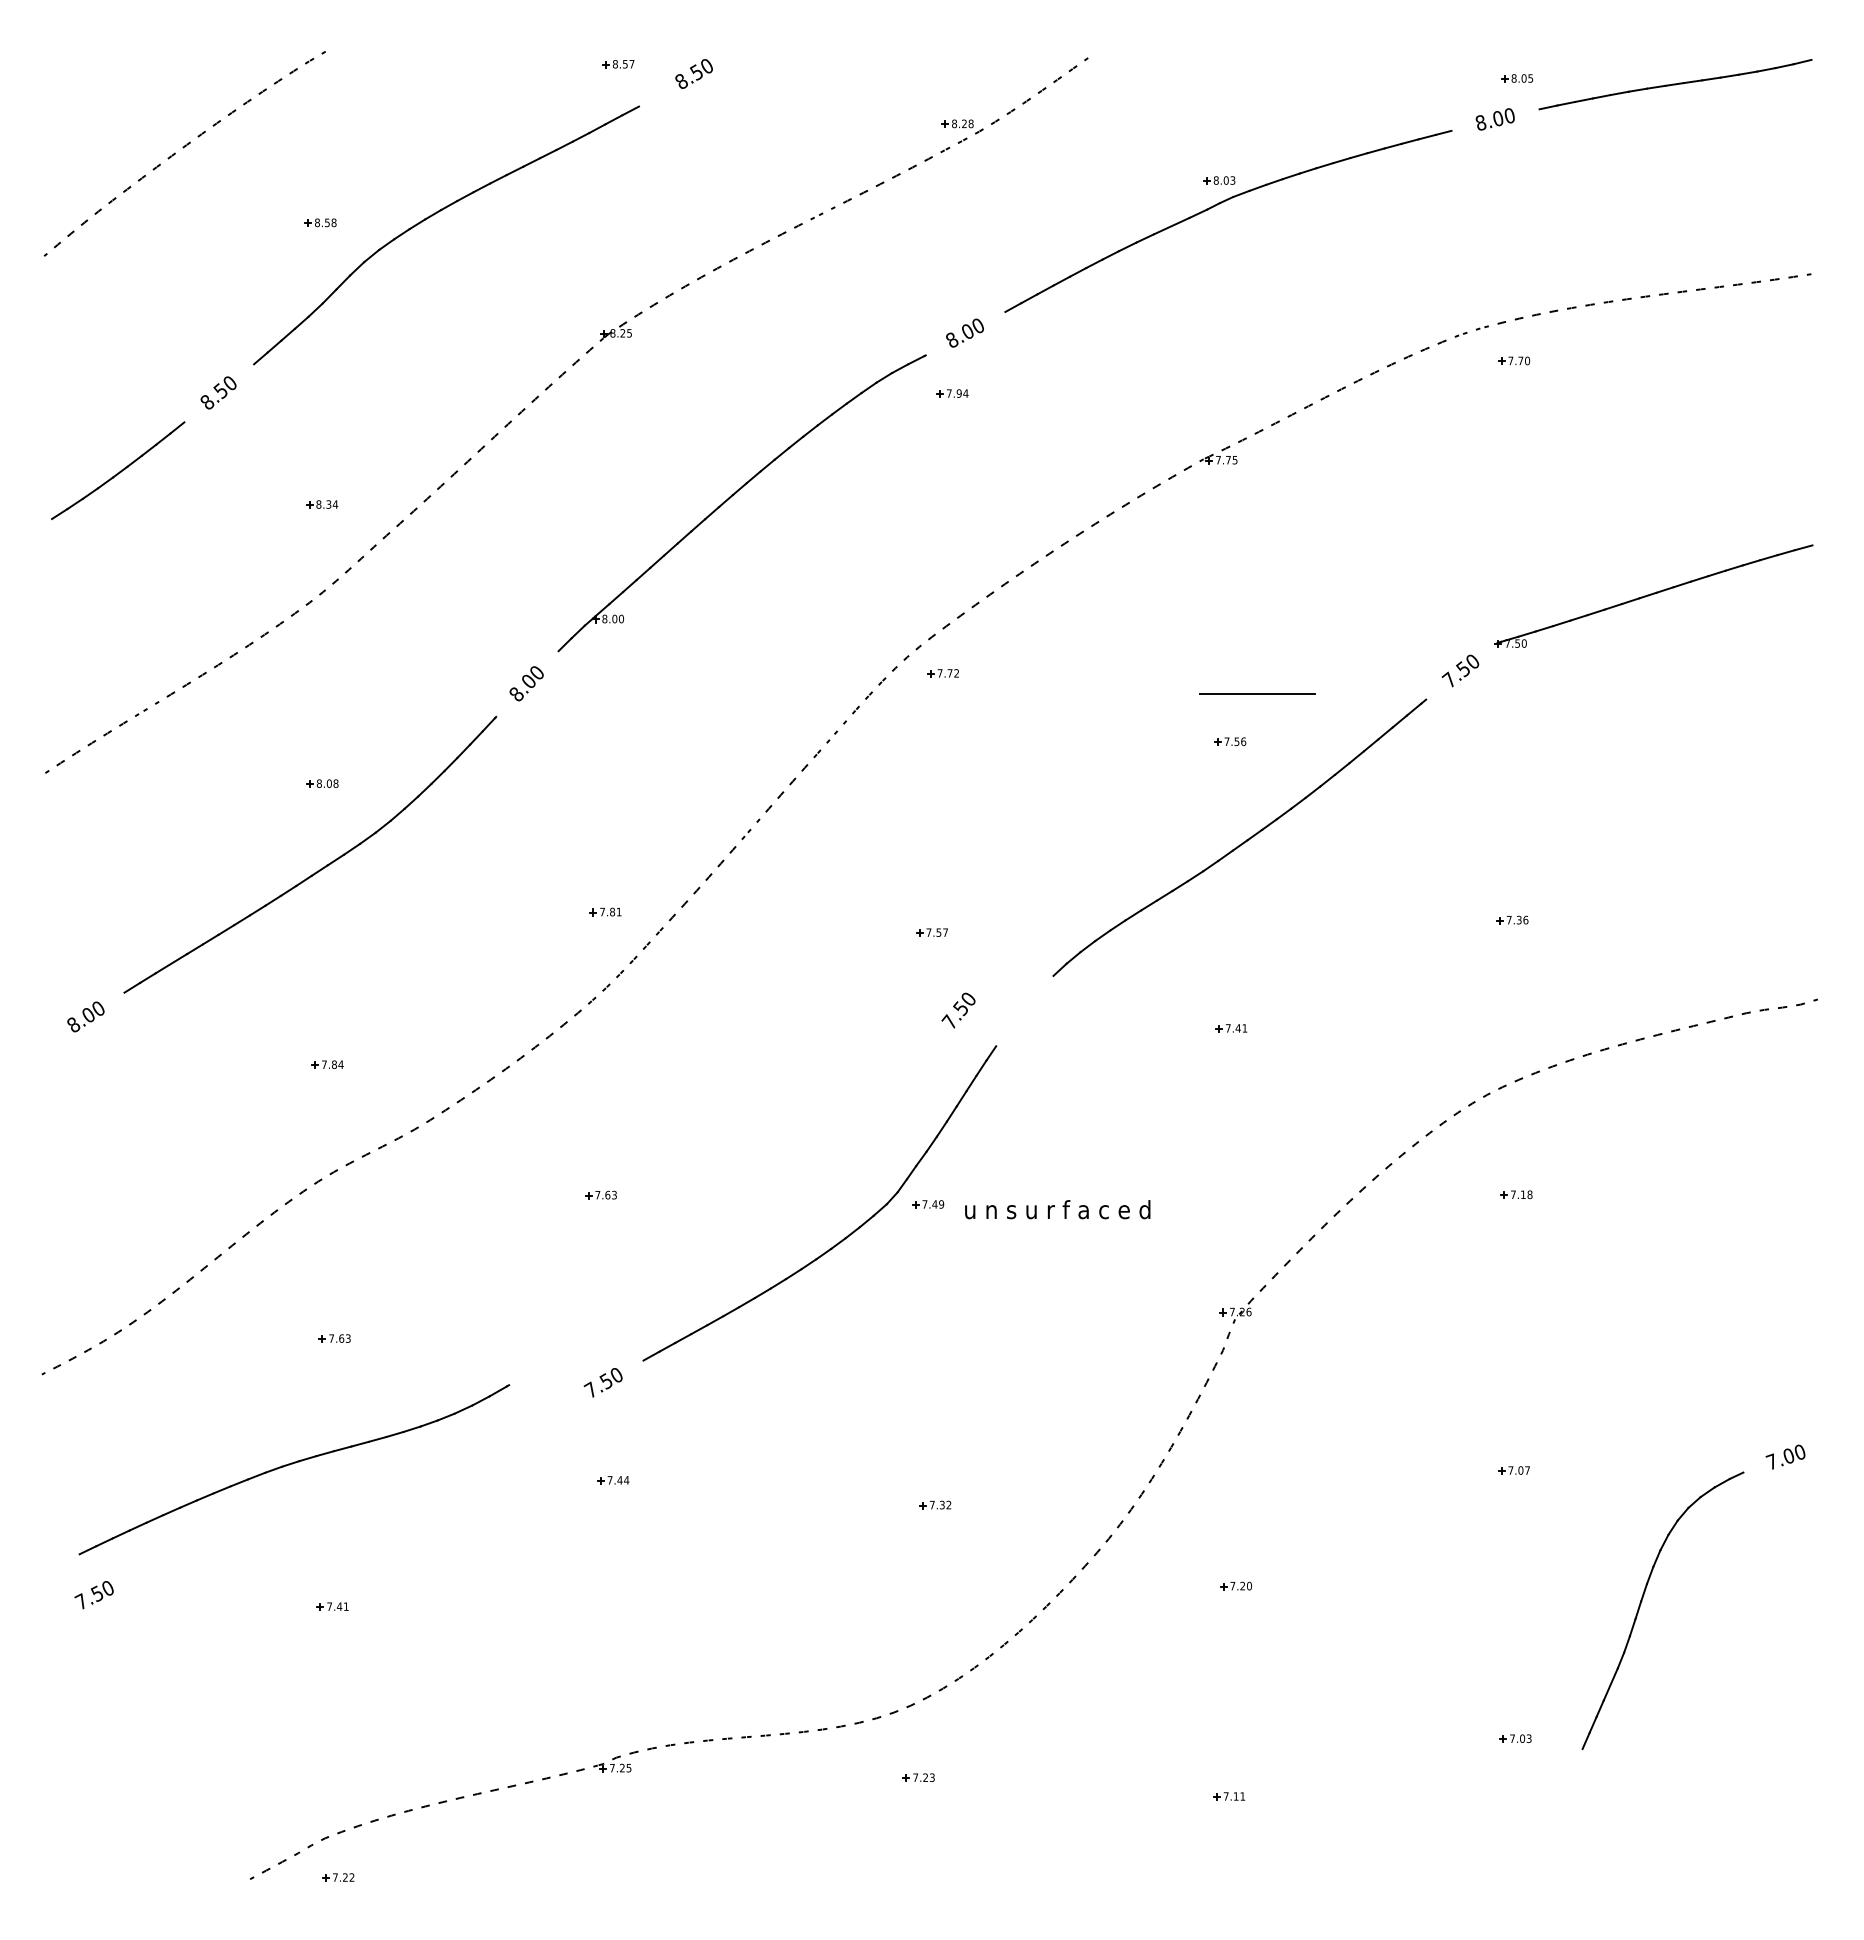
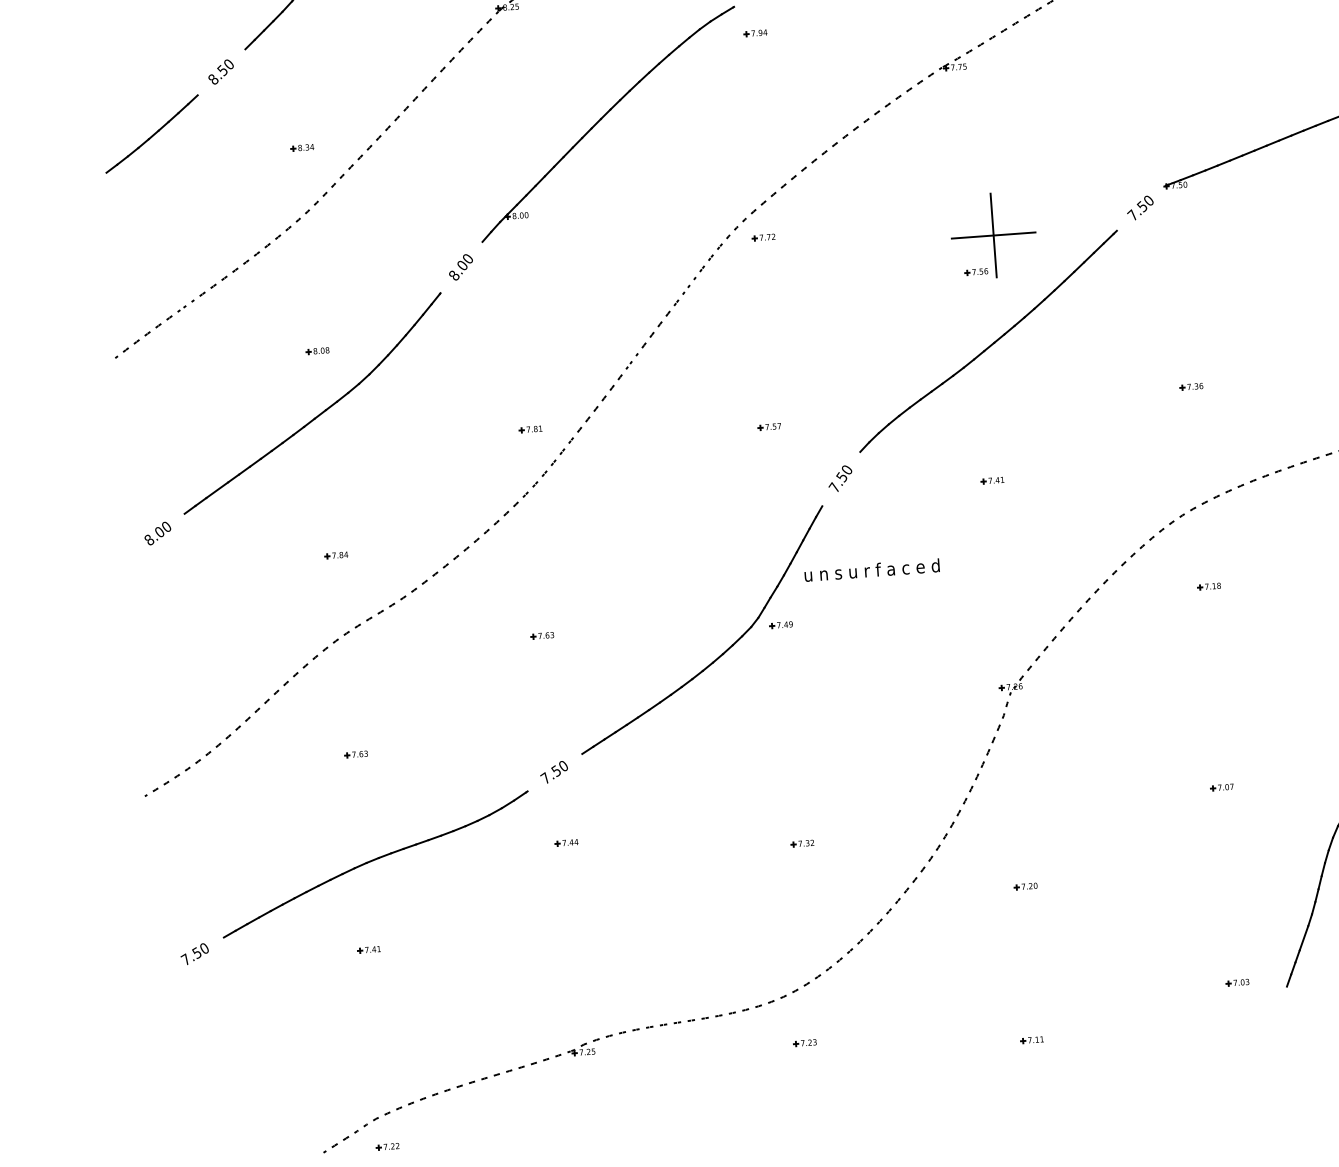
line: (1257, 693) -> (993, 235), added
text: (958, 1010) -> (840, 478), moved
text: (1057, 1209) -> (871, 570), moved
part: (294, 1469) -> (375, 864), moved

